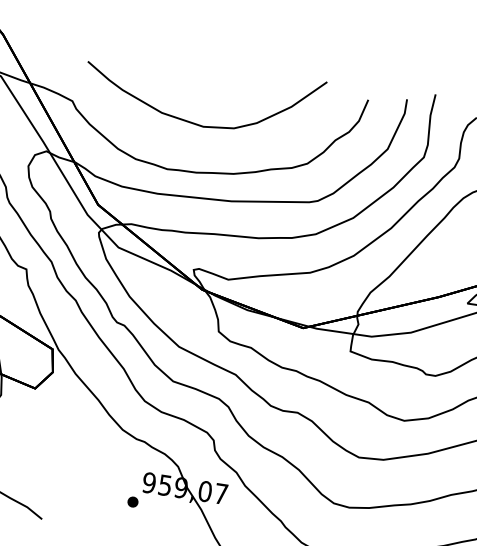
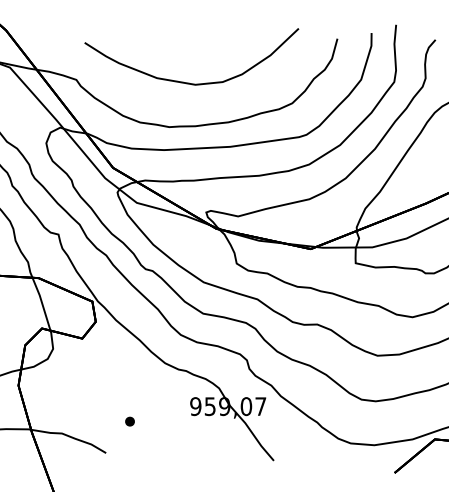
part: (132, 501) -> (129, 421), moved

